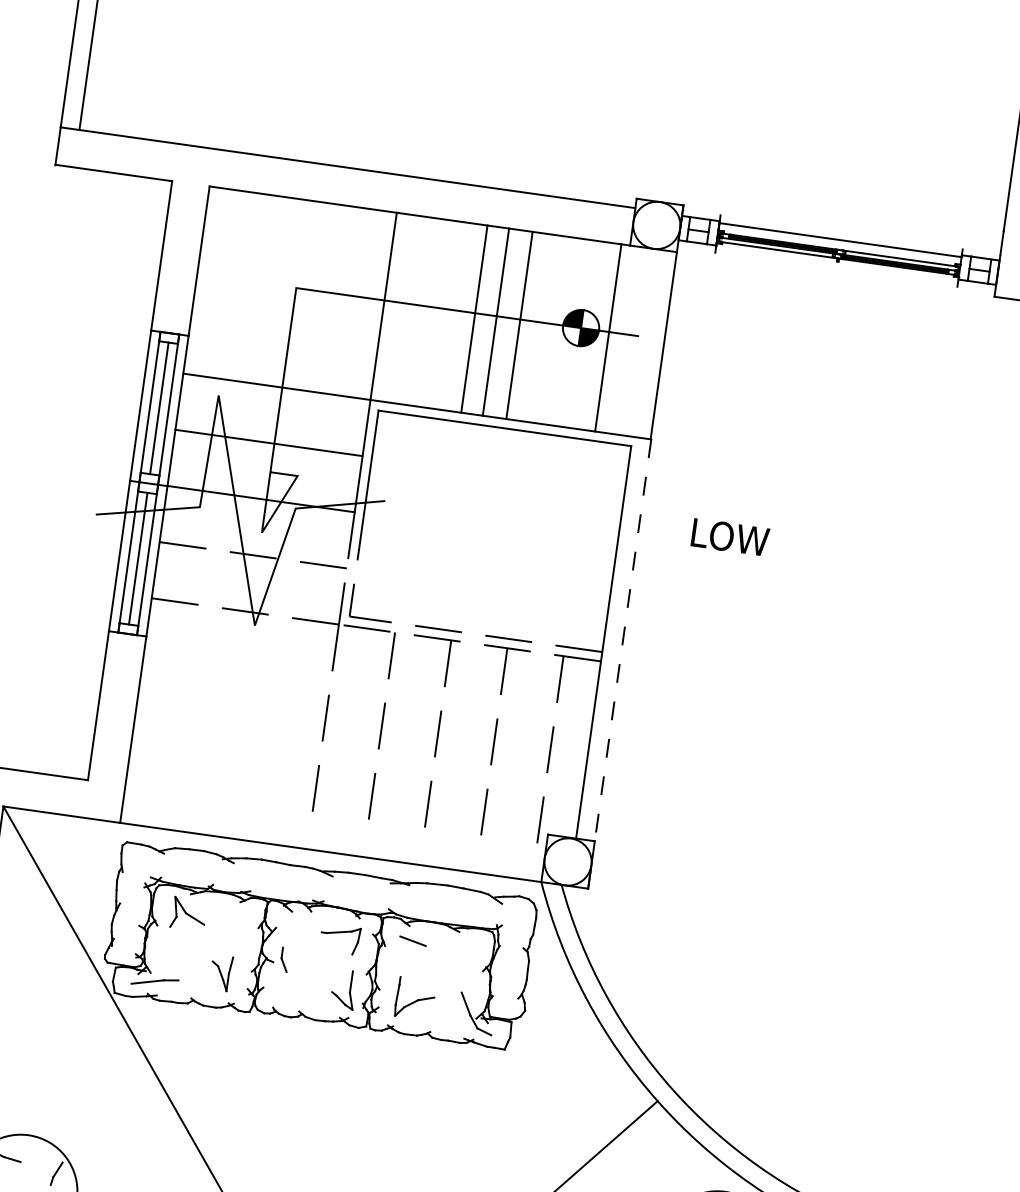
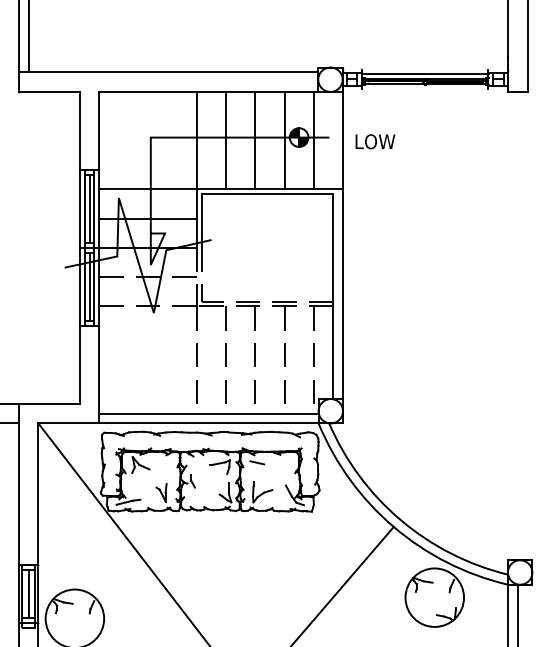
line: (475, 318) -> (226, 140), moved
line: (519, 325) -> (284, 140), moved
text: (730, 536) -> (375, 141), moved
line: (623, 641) -> (343, 294), dashed -> solid
line: (332, 833) -> (208, 413), added

